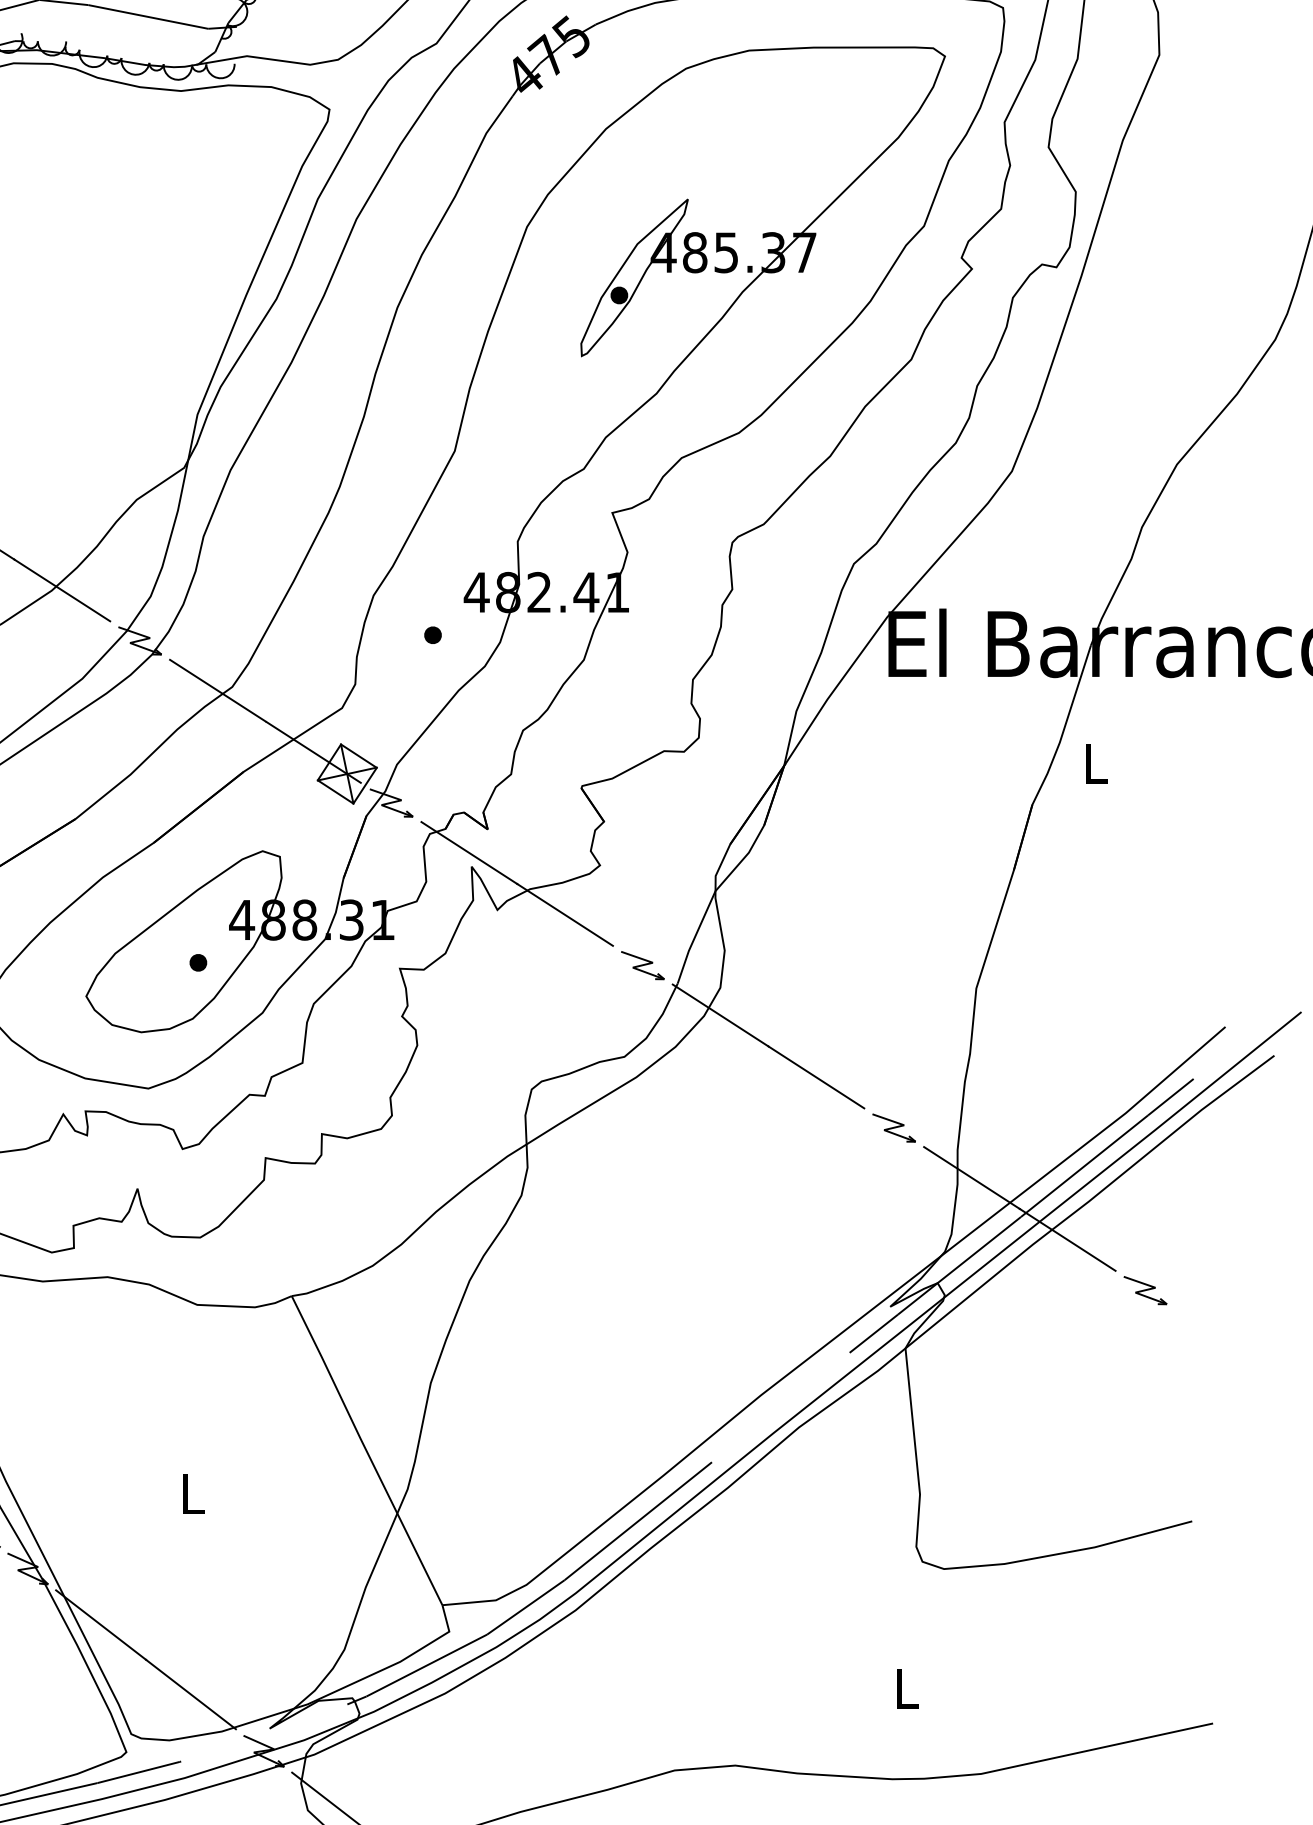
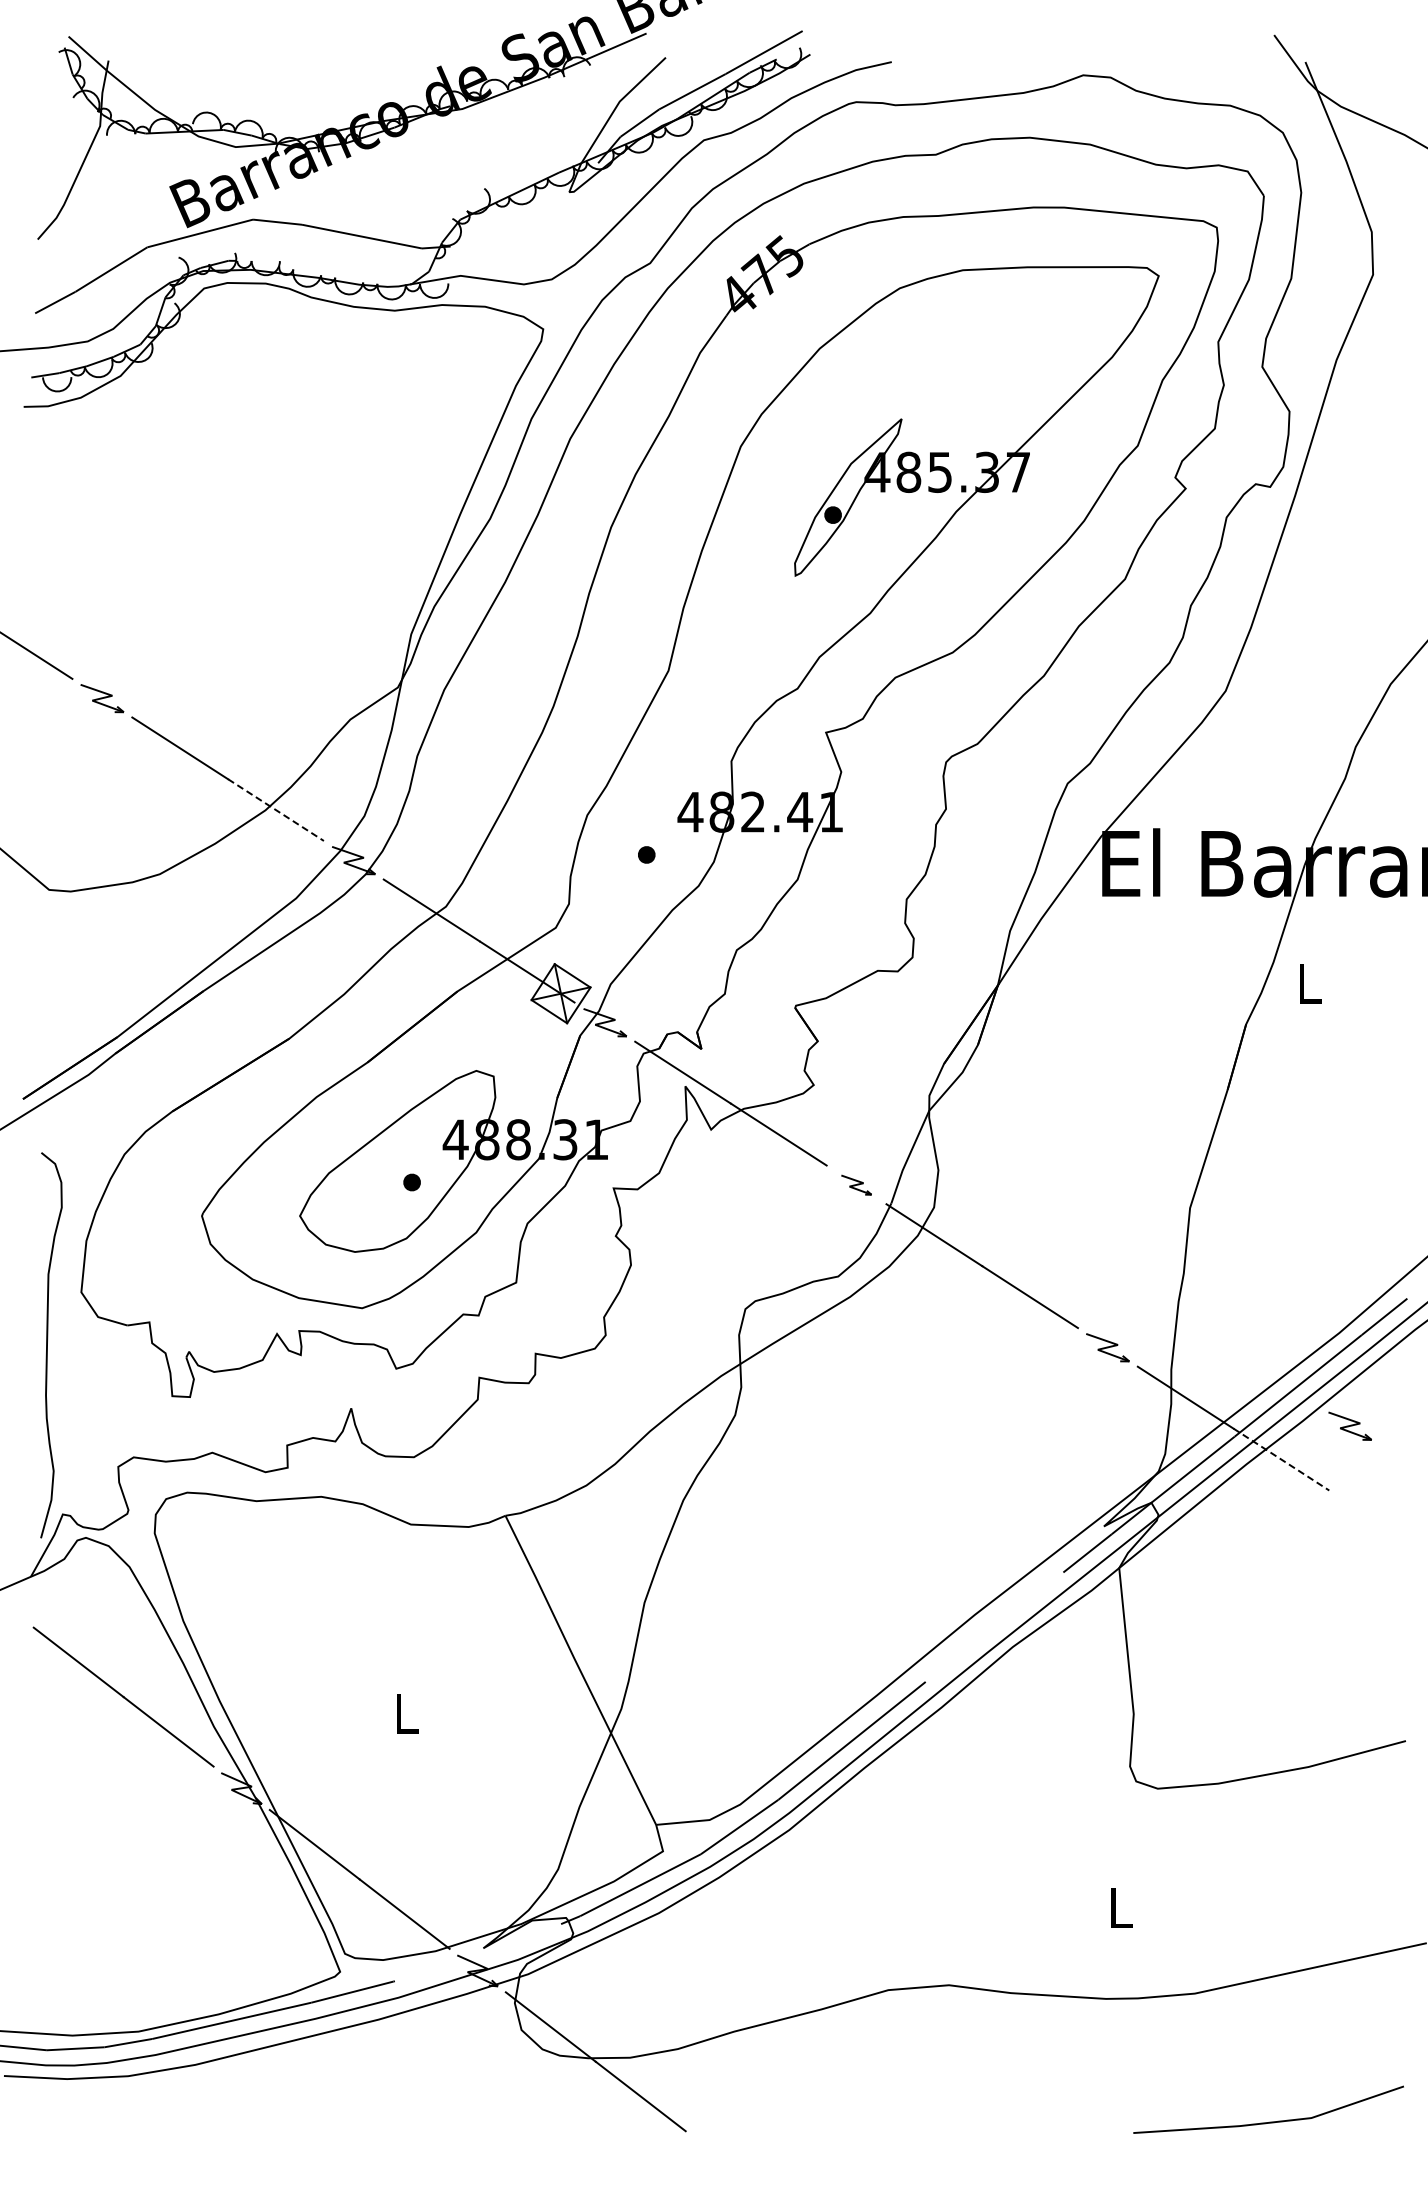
line: (62, 590) -> (276, 810), solid -> dashed
part: (642, 964) -> (856, 1184), size x0.7
line: (1067, 1239) -> (1281, 1459), solid -> dashed
part: (1144, 1289) -> (1349, 1425), moved

